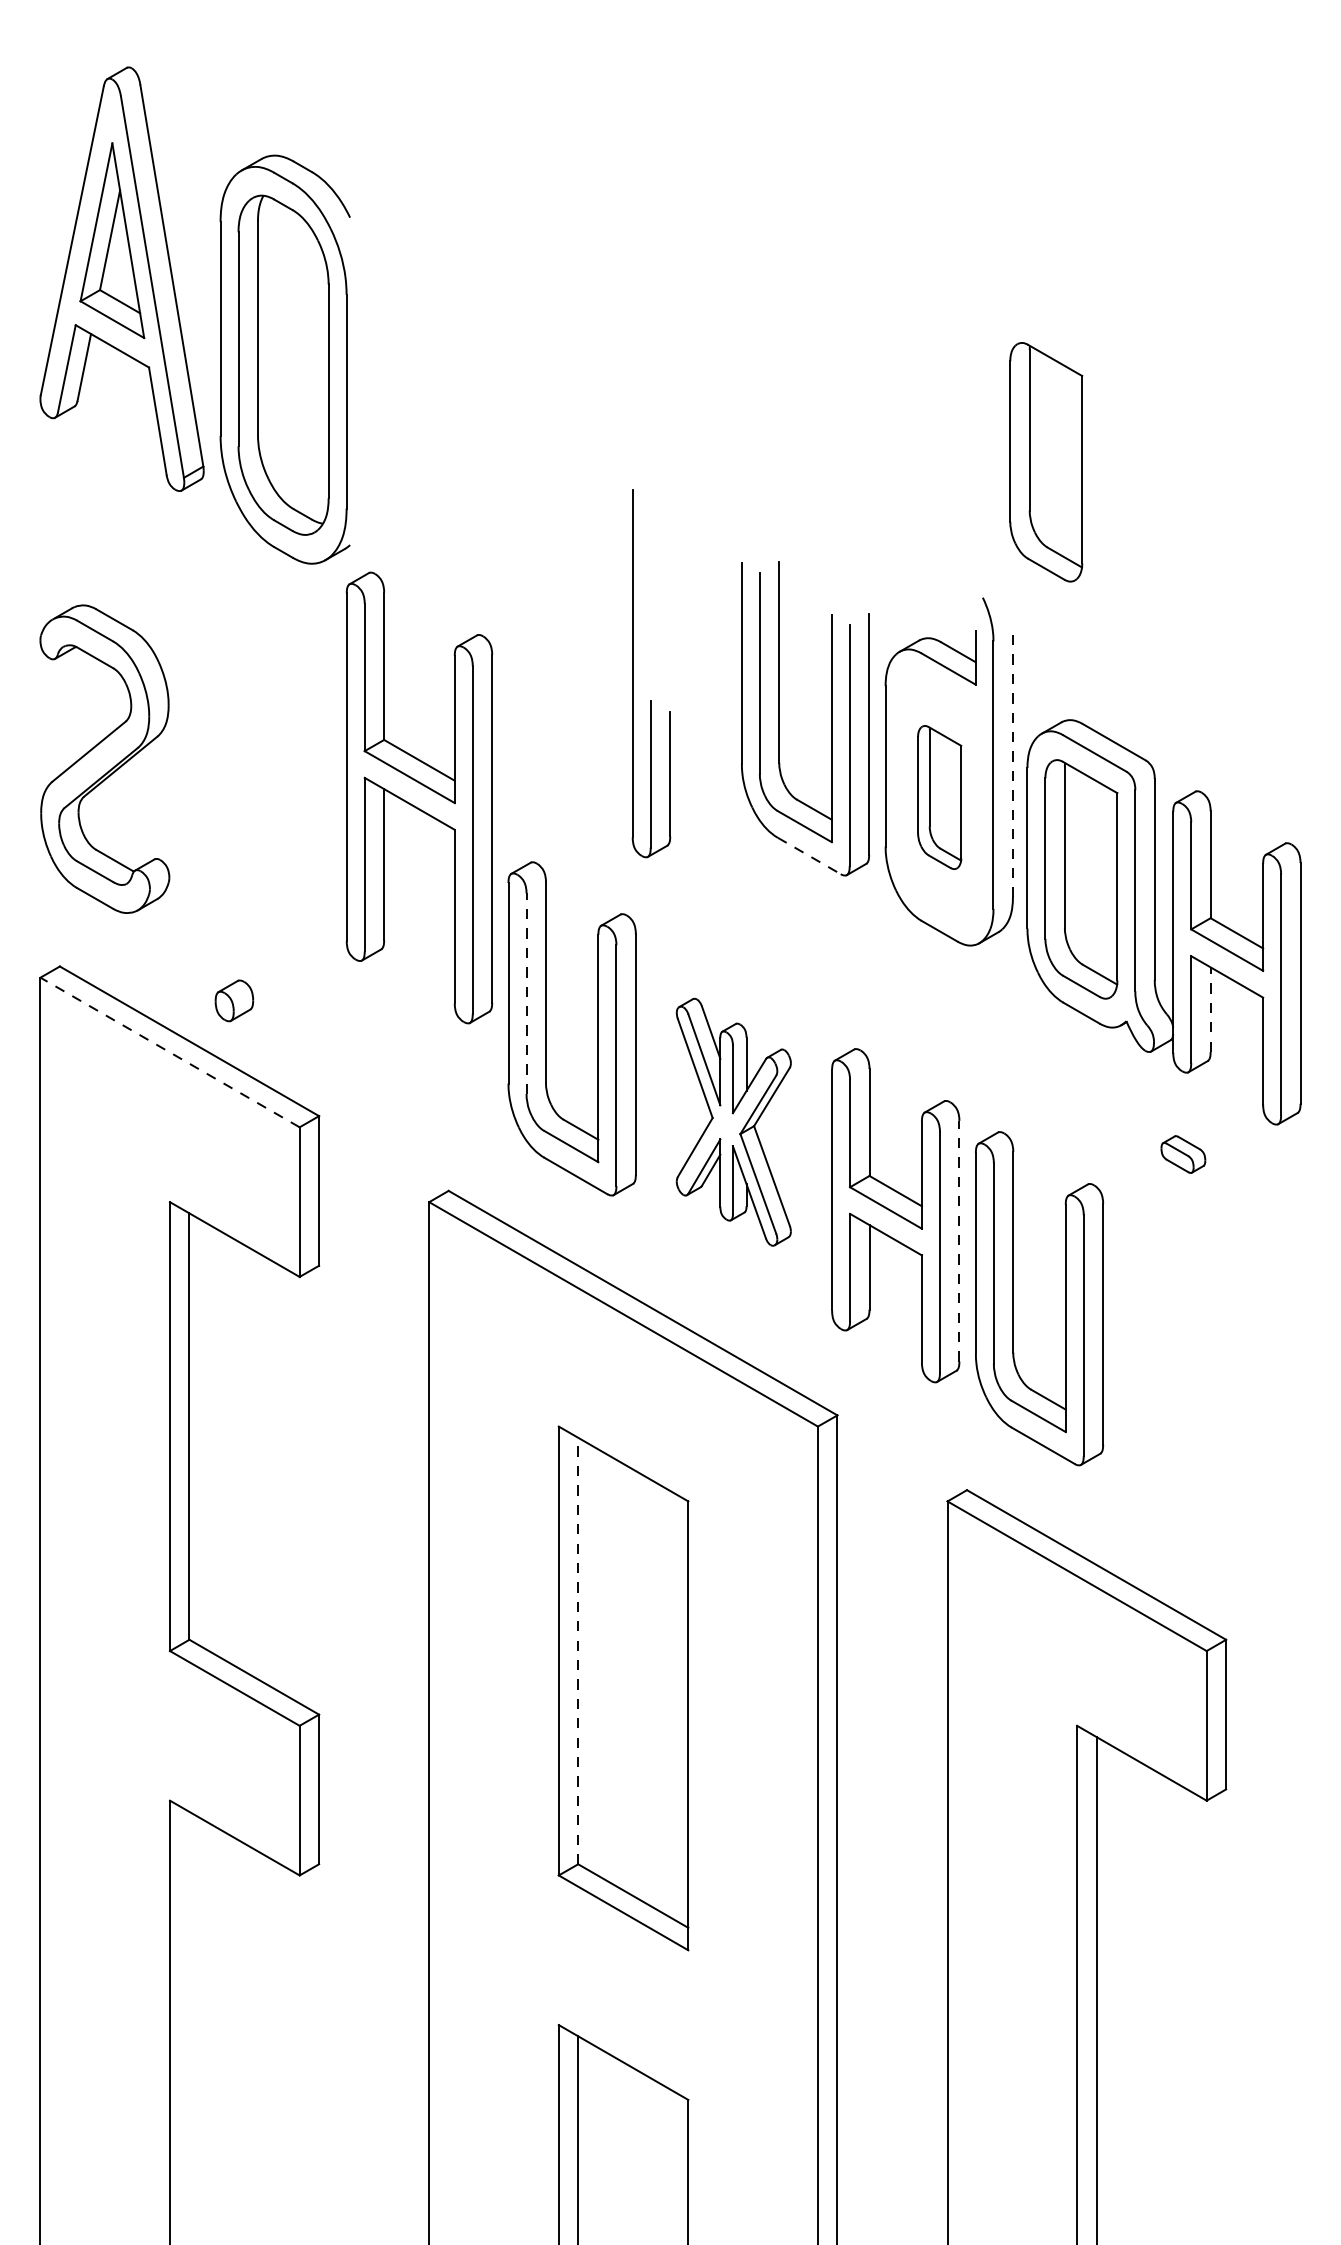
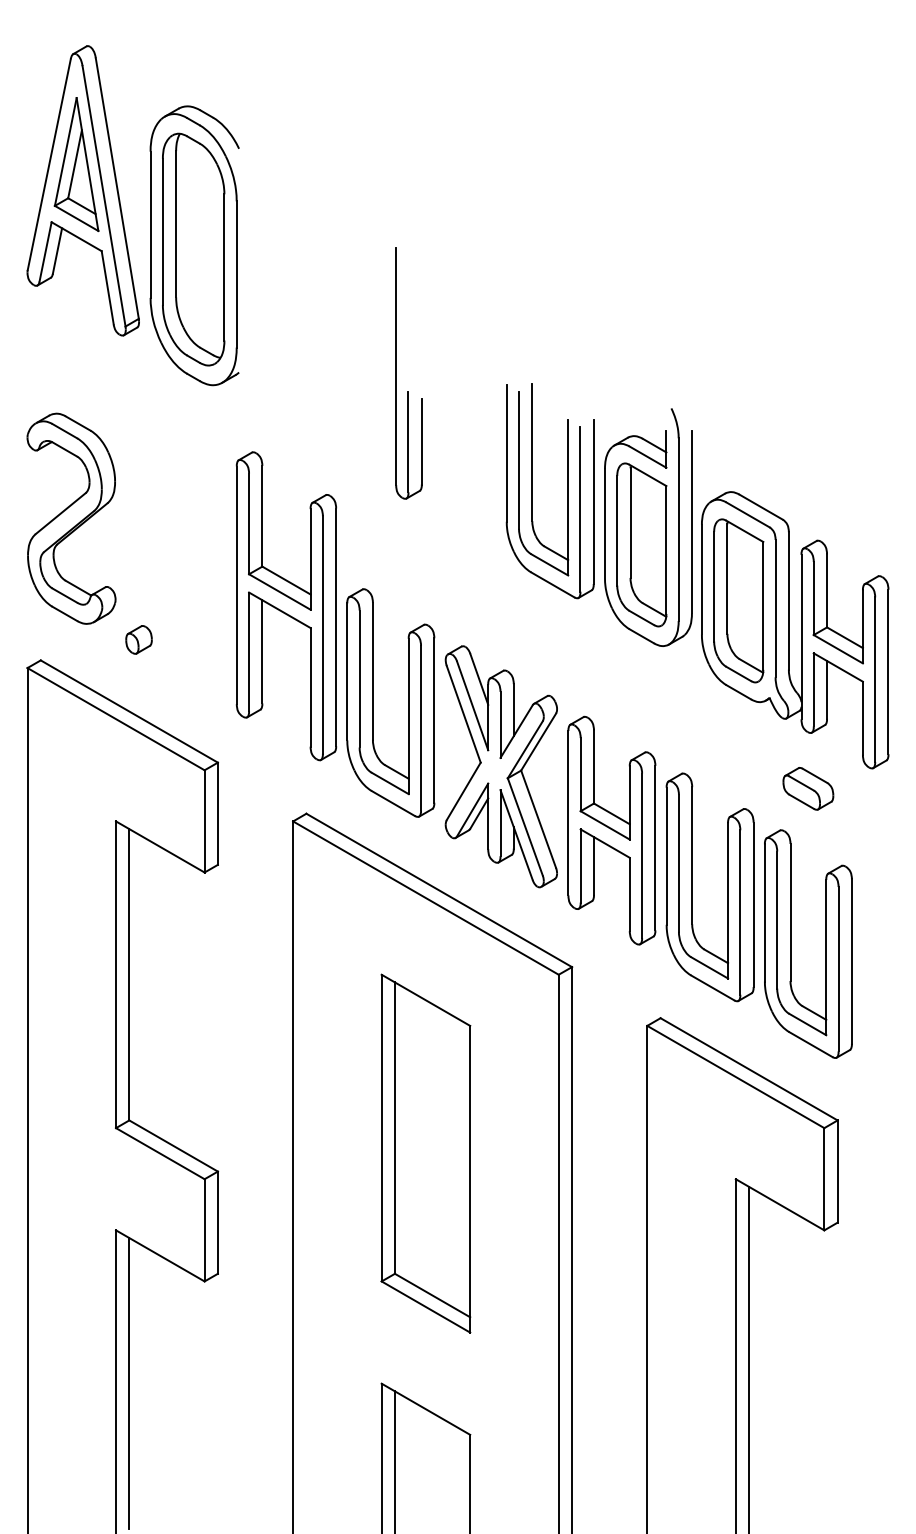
part: (1045, 461) -> (714, 315), removed
part: (633, 673) -> (396, 373), moved
line: (1012, 763) -> (691, 521), dashed -> solid
part: (939, 796) -> (641, 544), size x1.67
part: (419, 798) -> (286, 606), moved
line: (808, 855) -> (552, 584), dashed -> solid
line: (526, 992) -> (359, 678), dashed -> solid
part: (233, 1000) -> (138, 639), moved
line: (1211, 1009) -> (827, 689), dashed -> solid
line: (169, 1051) -> (115, 718), dashed -> solid
part: (732, 1121) -> (500, 766), size x1.43
part: (1183, 1153) -> (808, 788), size x1.67
line: (959, 1240) -> (655, 847), dashed -> solid
part: (1158, 1380) -> (791, 943), added
line: (577, 1651) -> (394, 1128), dashed -> solid
line: (189, 2024) -> (129, 1383), added

